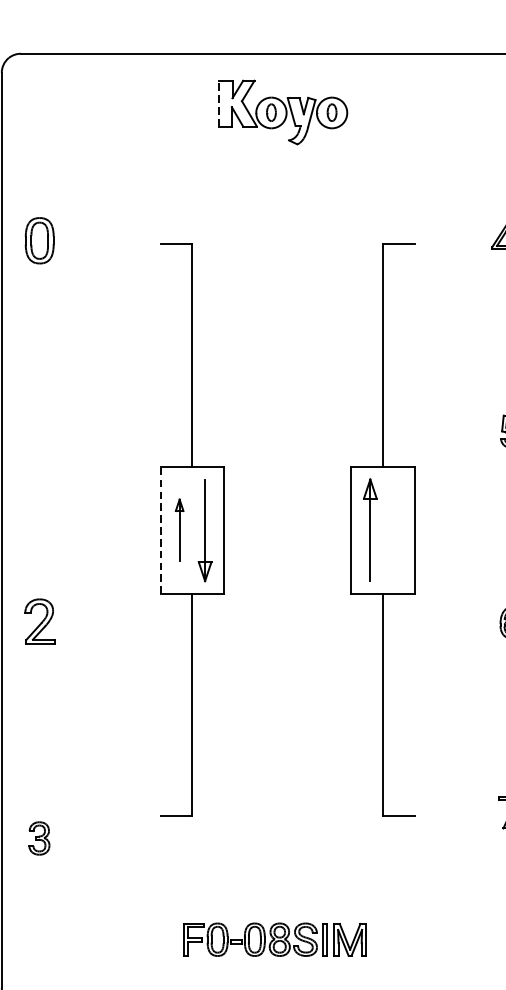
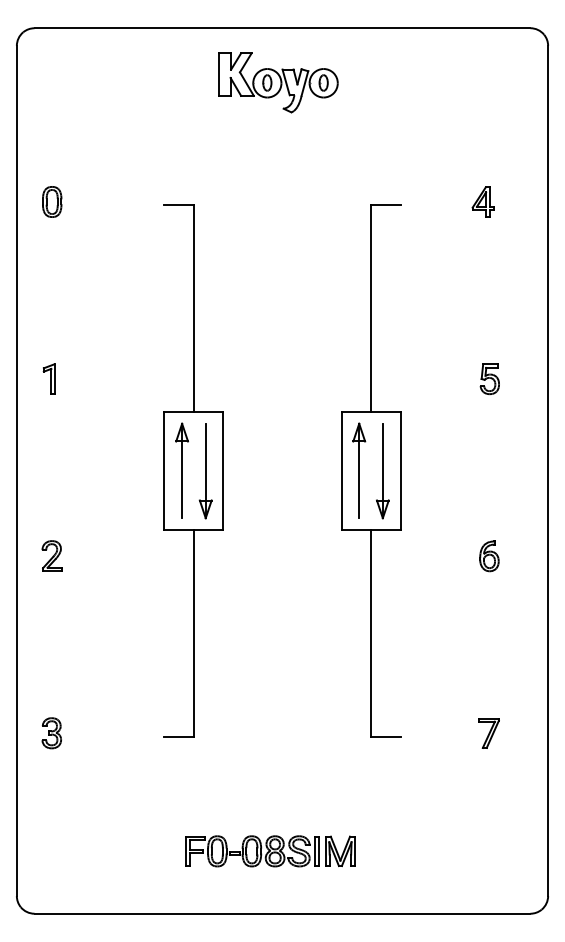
line: (219, 103) -> (219, 74), dashed -> solid
part: (40, 240) -> (52, 201), size x0.71
part: (35, 430) -> (48, 378), added
line: (160, 529) -> (164, 470), dashed -> solid
part: (179, 529) -> (181, 470), size x1.67
part: (395, 530) -> (382, 471), added
part: (39, 621) -> (51, 555), size x0.71
part: (39, 838) -> (51, 733), moved

